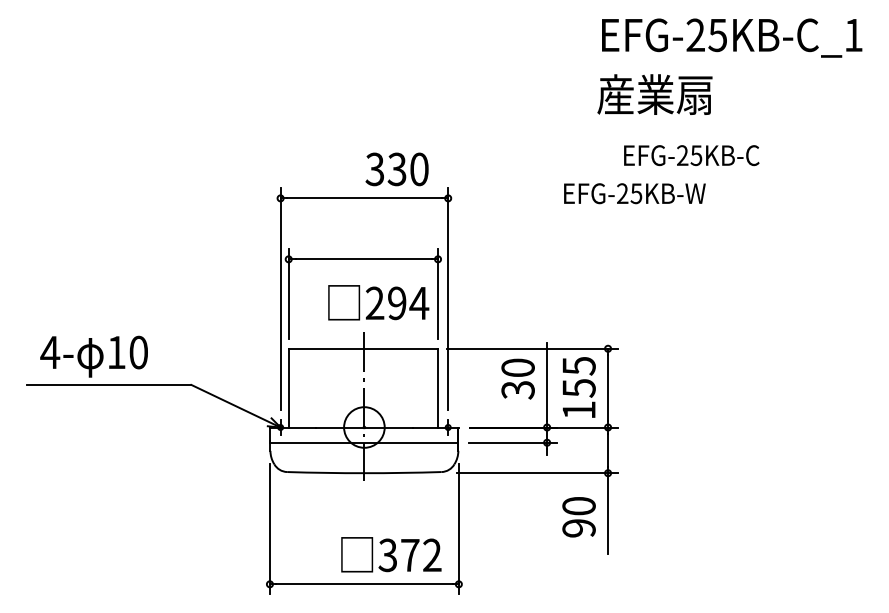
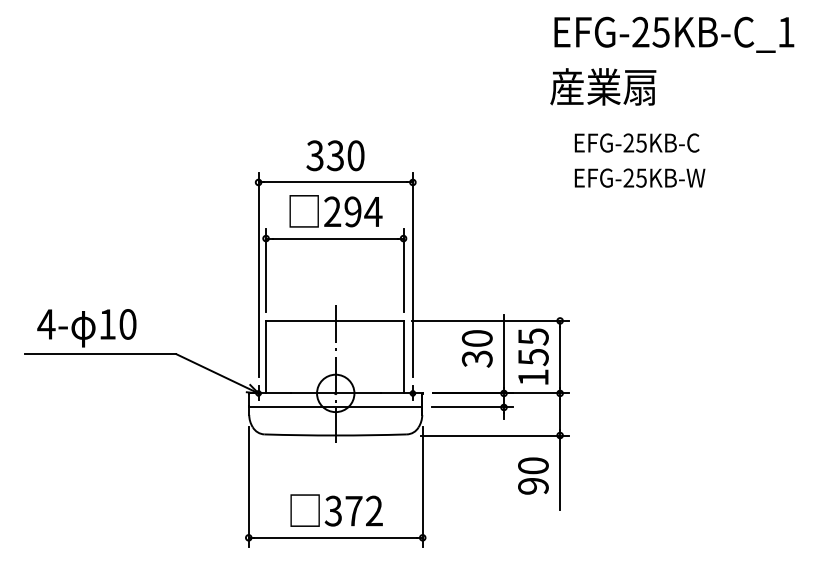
text: (396, 169) -> (334, 155), moved
text: (634, 193) -> (639, 177), moved
text: (378, 302) -> (335, 211), moved
text: (391, 554) -> (336, 510), moved

